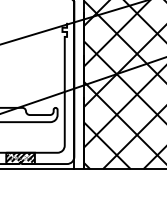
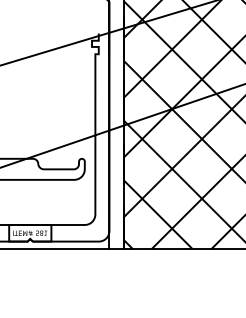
hatch: (20, 158) -> (30, 233), removed

